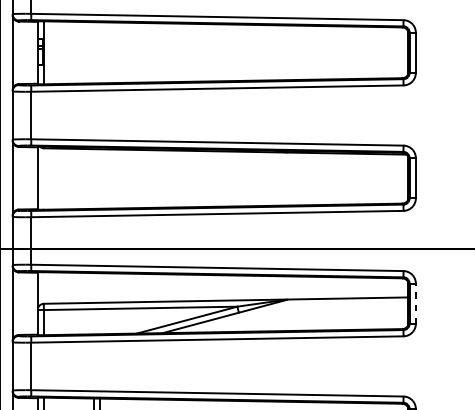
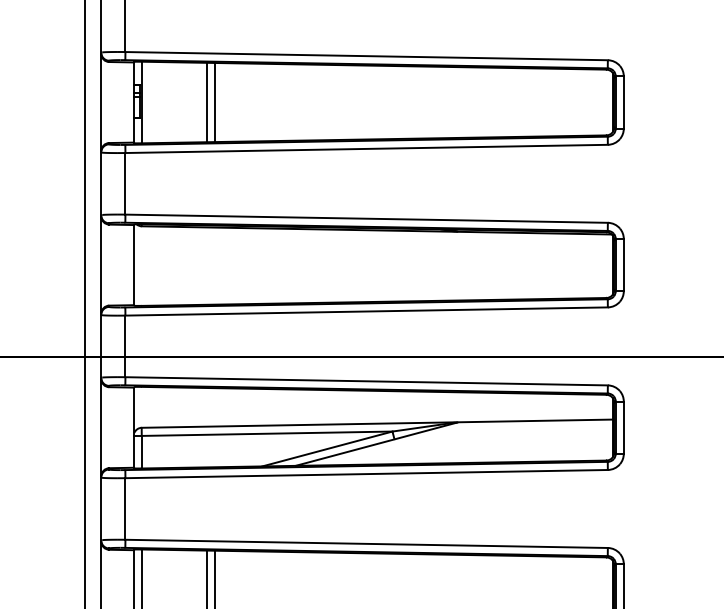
line: (94, 52) -> (207, 102), added
line: (100, 52) -> (215, 102), added
line: (415, 303) -> (623, 427), dashed -> solid

